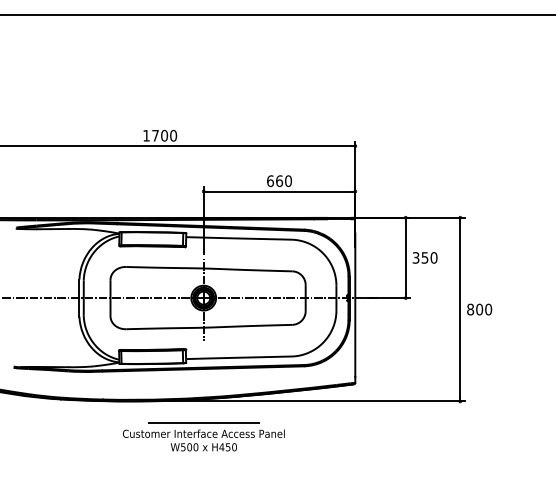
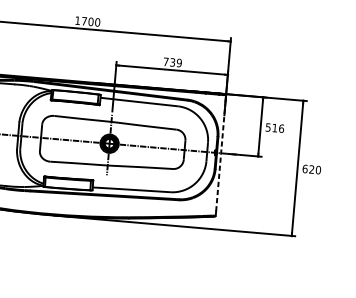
text: (279, 181) -> (172, 62), 660 -> 739
text: (425, 257) -> (275, 127), 350 -> 516
line: (355, 305) -> (220, 158), solid -> dashed
text: (475, 309) -> (308, 169), 800 -> 620
part: (203, 436) -> (100, 245), removed

